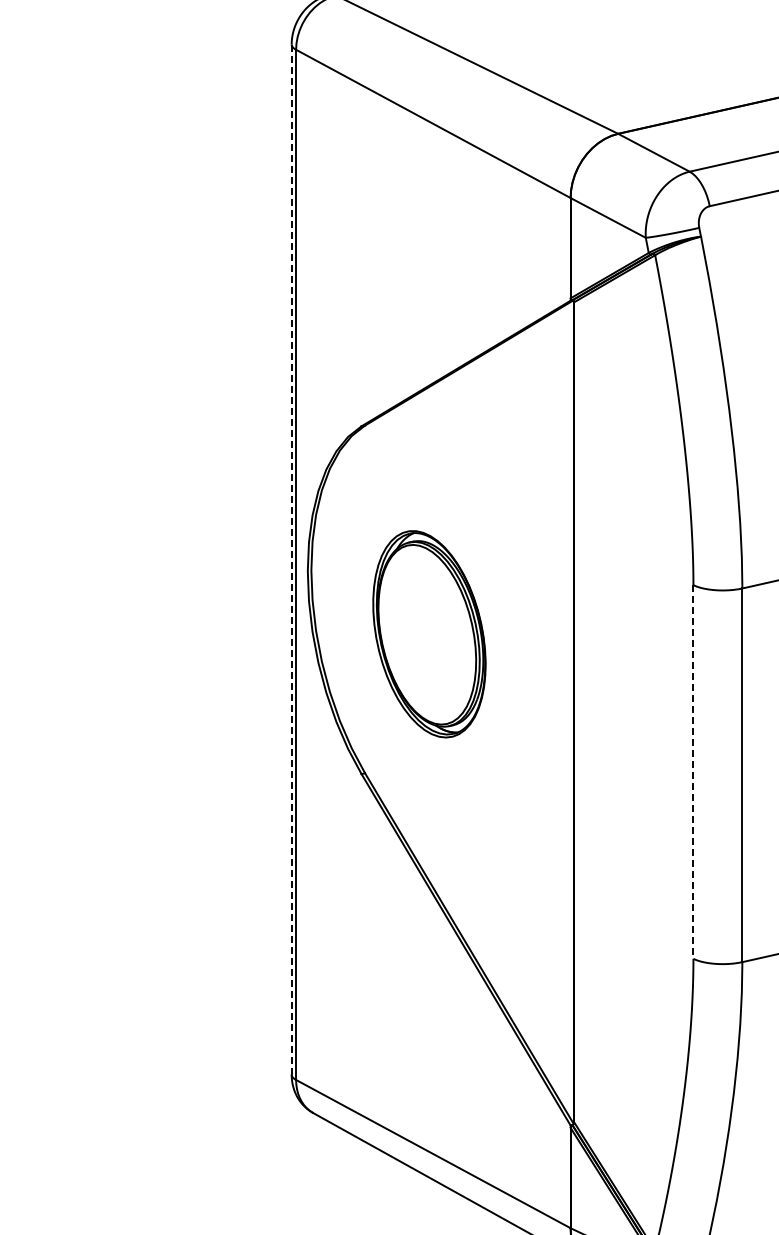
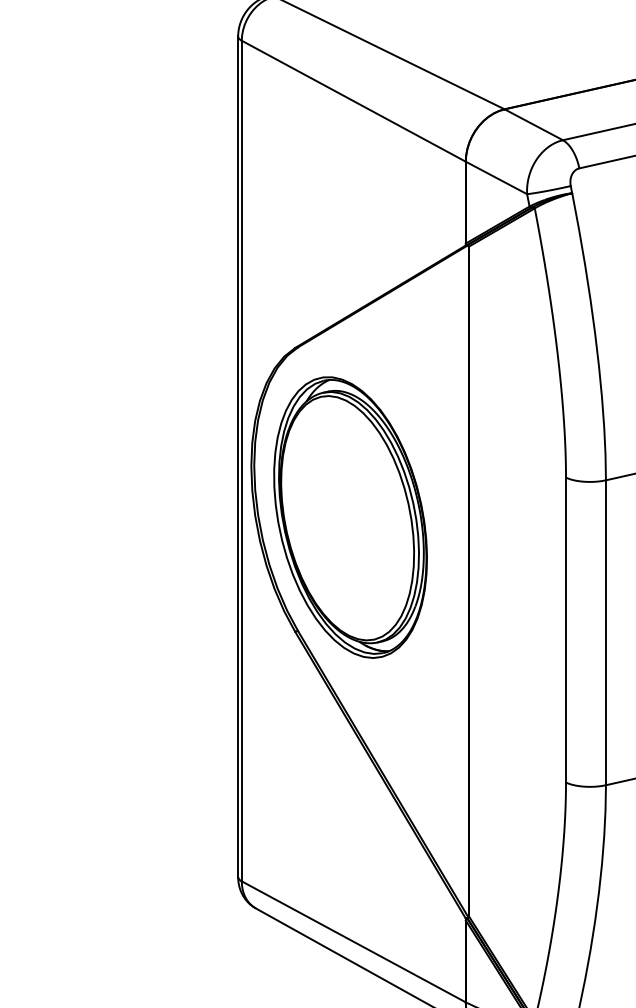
line: (291, 560) -> (238, 457), dashed -> solid
part: (429, 634) -> (350, 517), size x1.67
line: (693, 772) -> (566, 630), dashed -> solid

